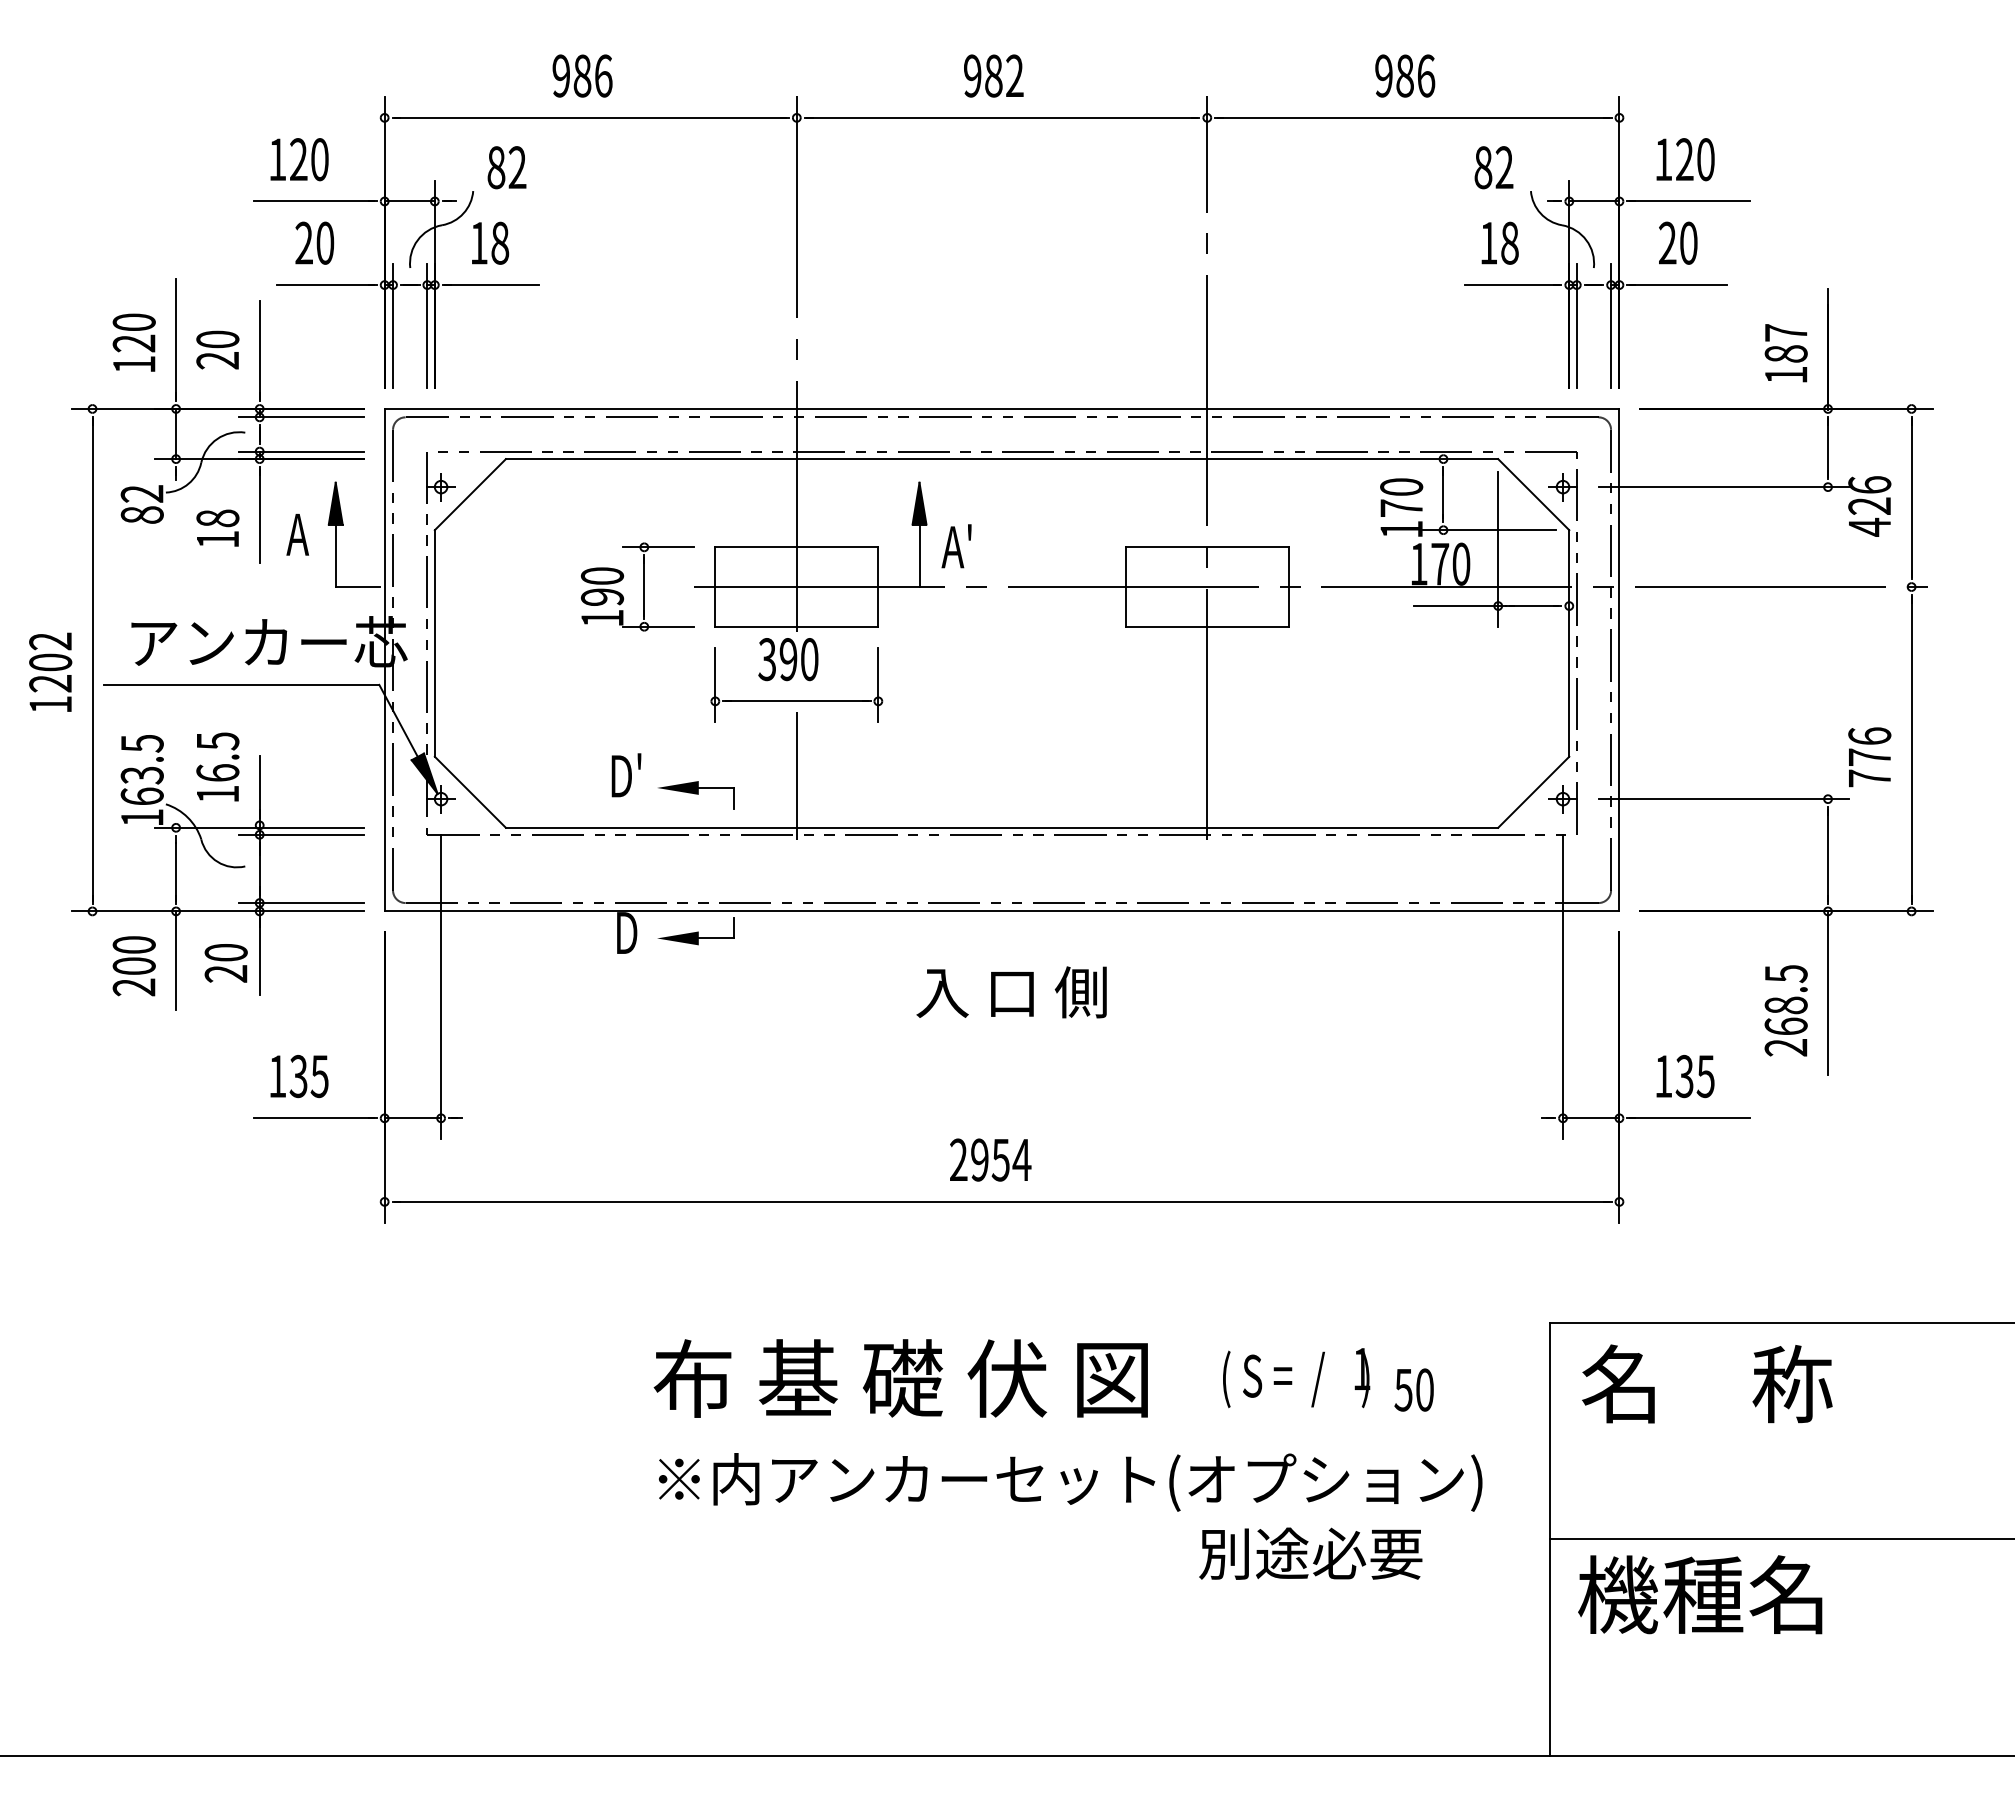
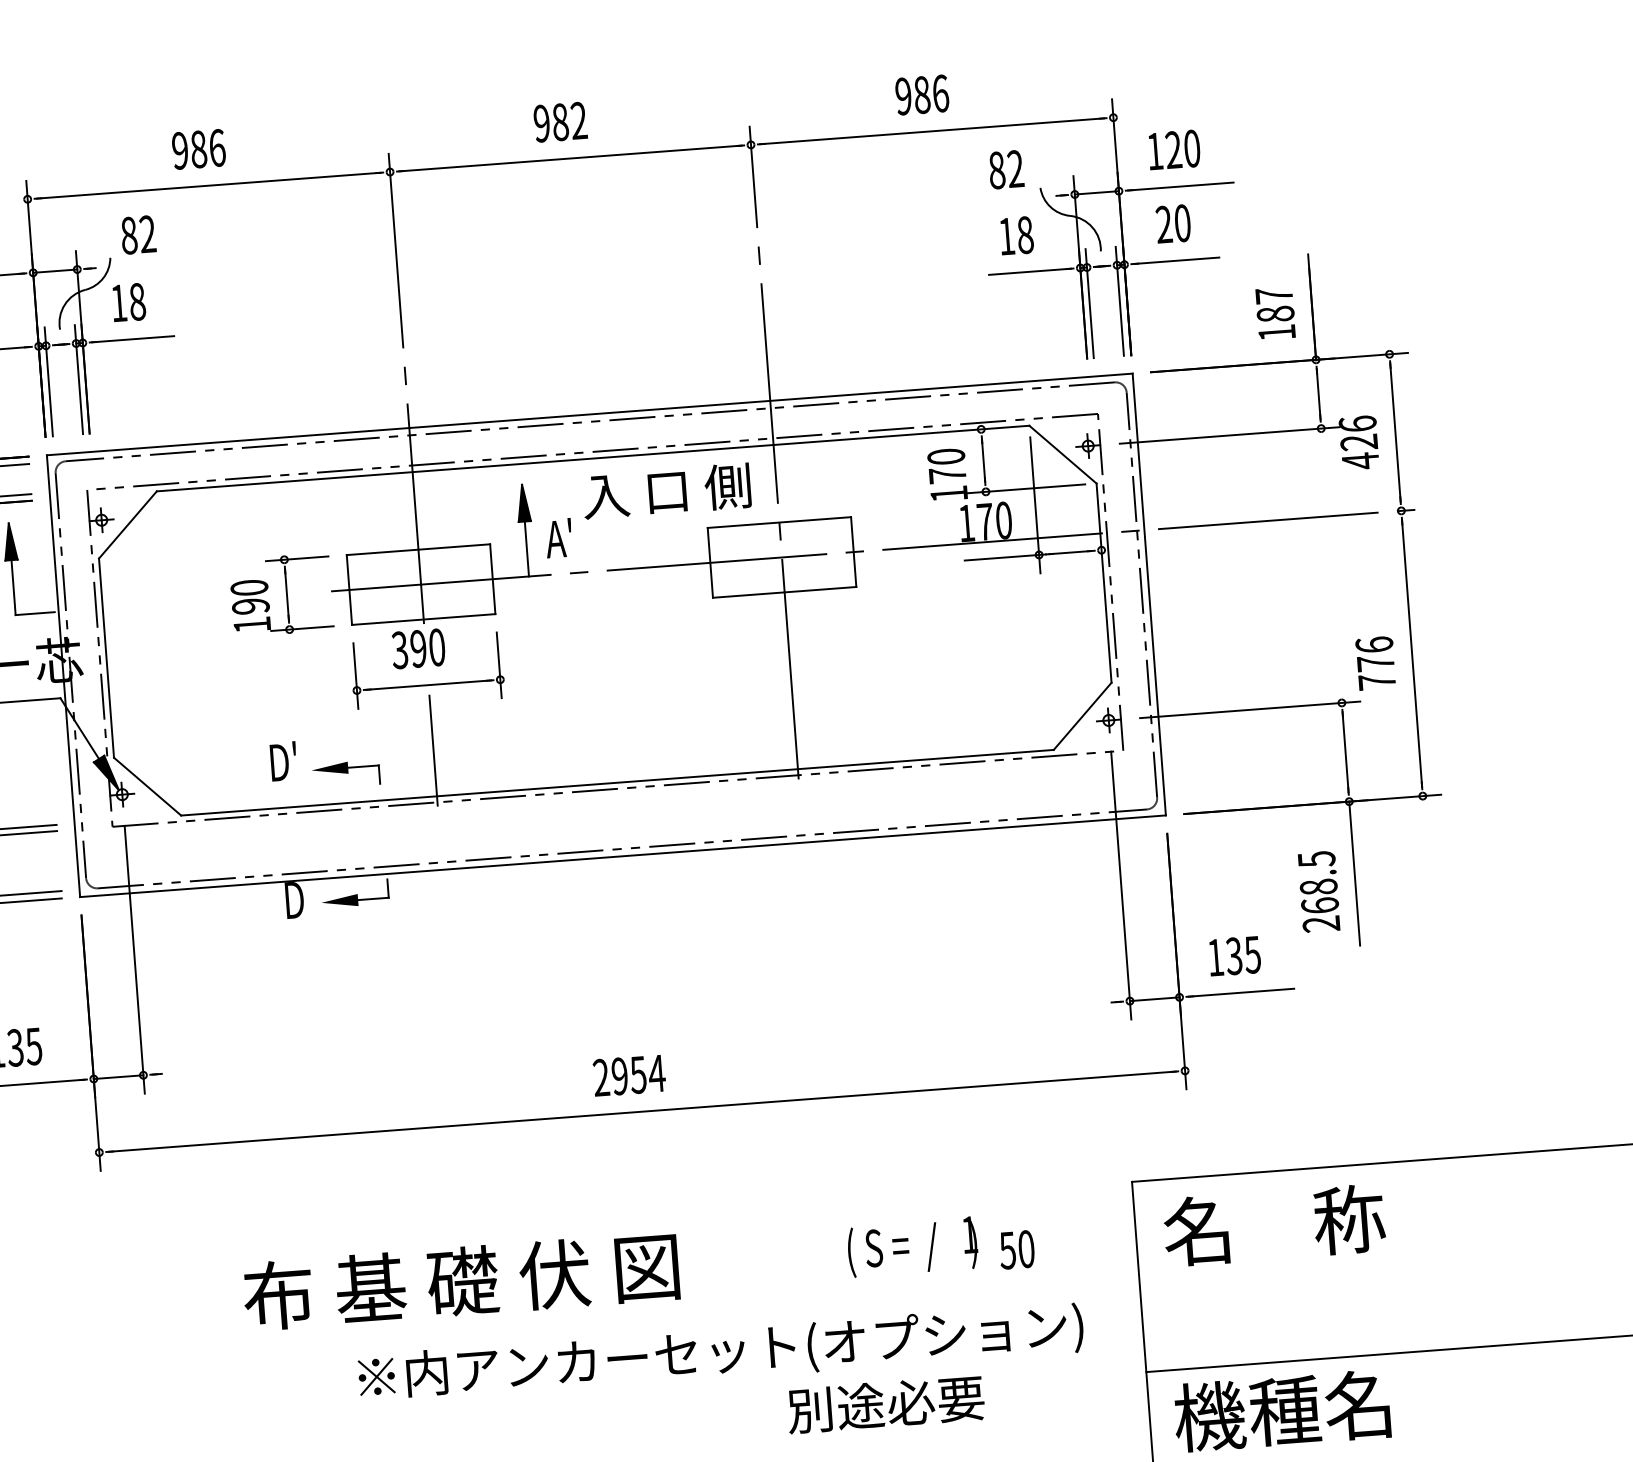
text: (1011, 992) -> (666, 491), moved
text: (900, 1378) -> (460, 1281), moved
text: (1310, 1553) -> (885, 1404), moved

